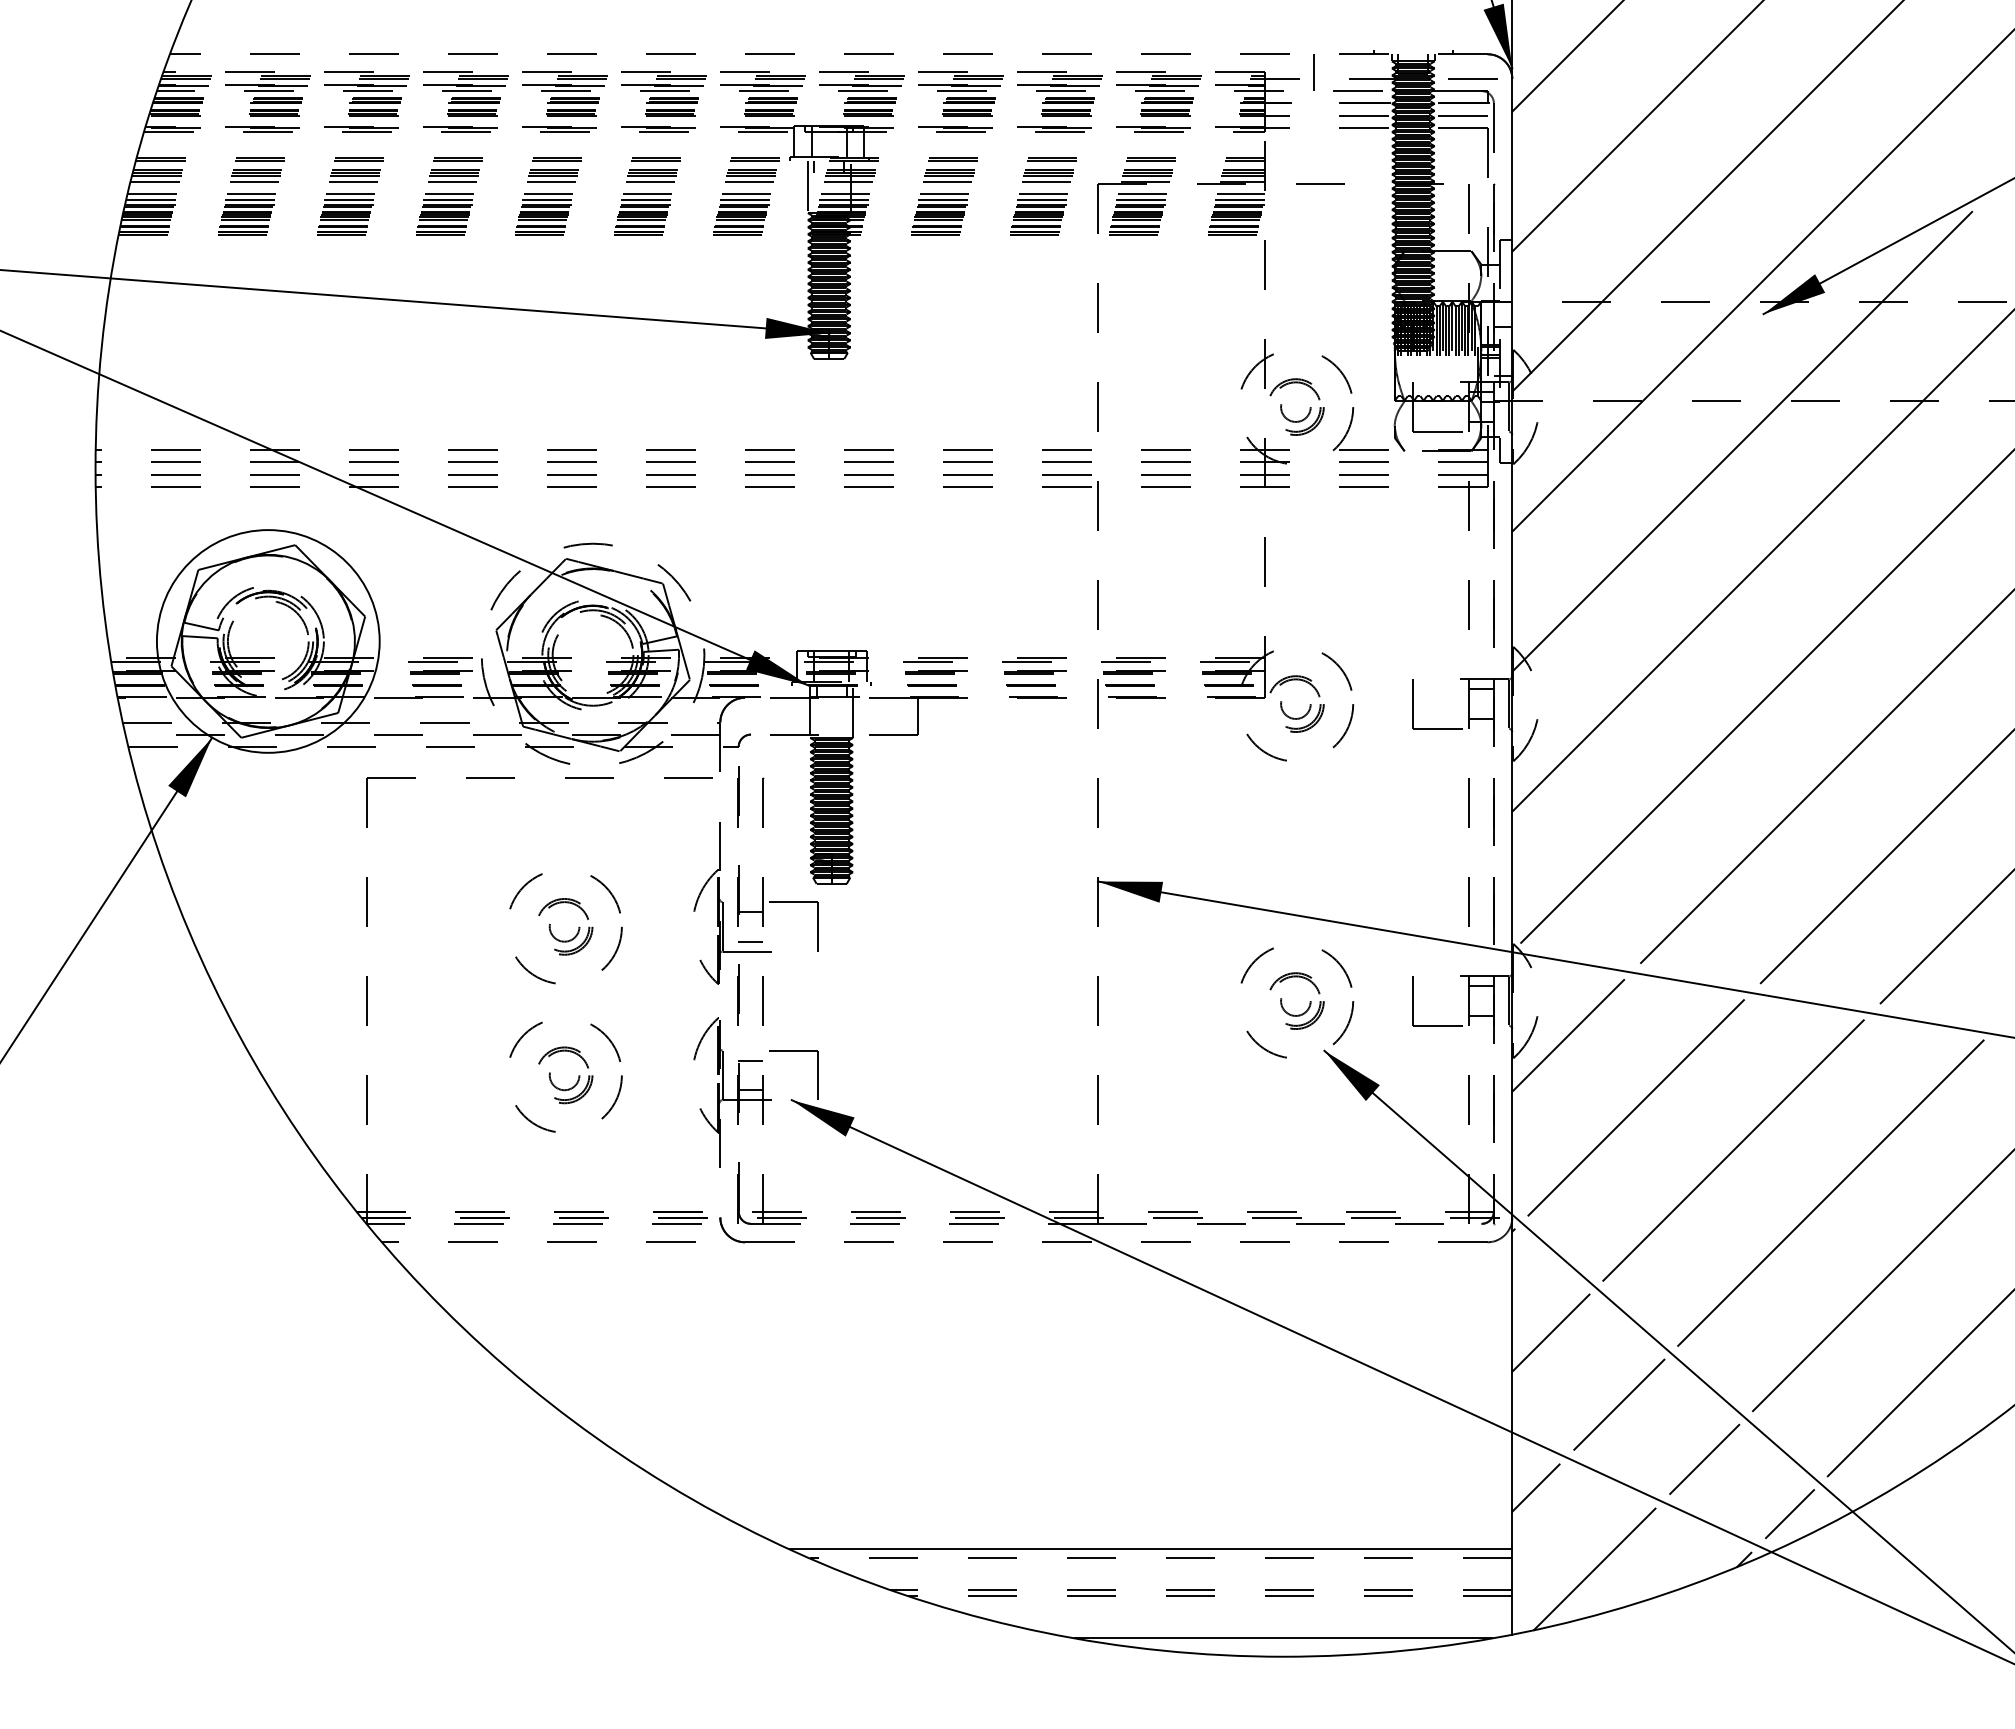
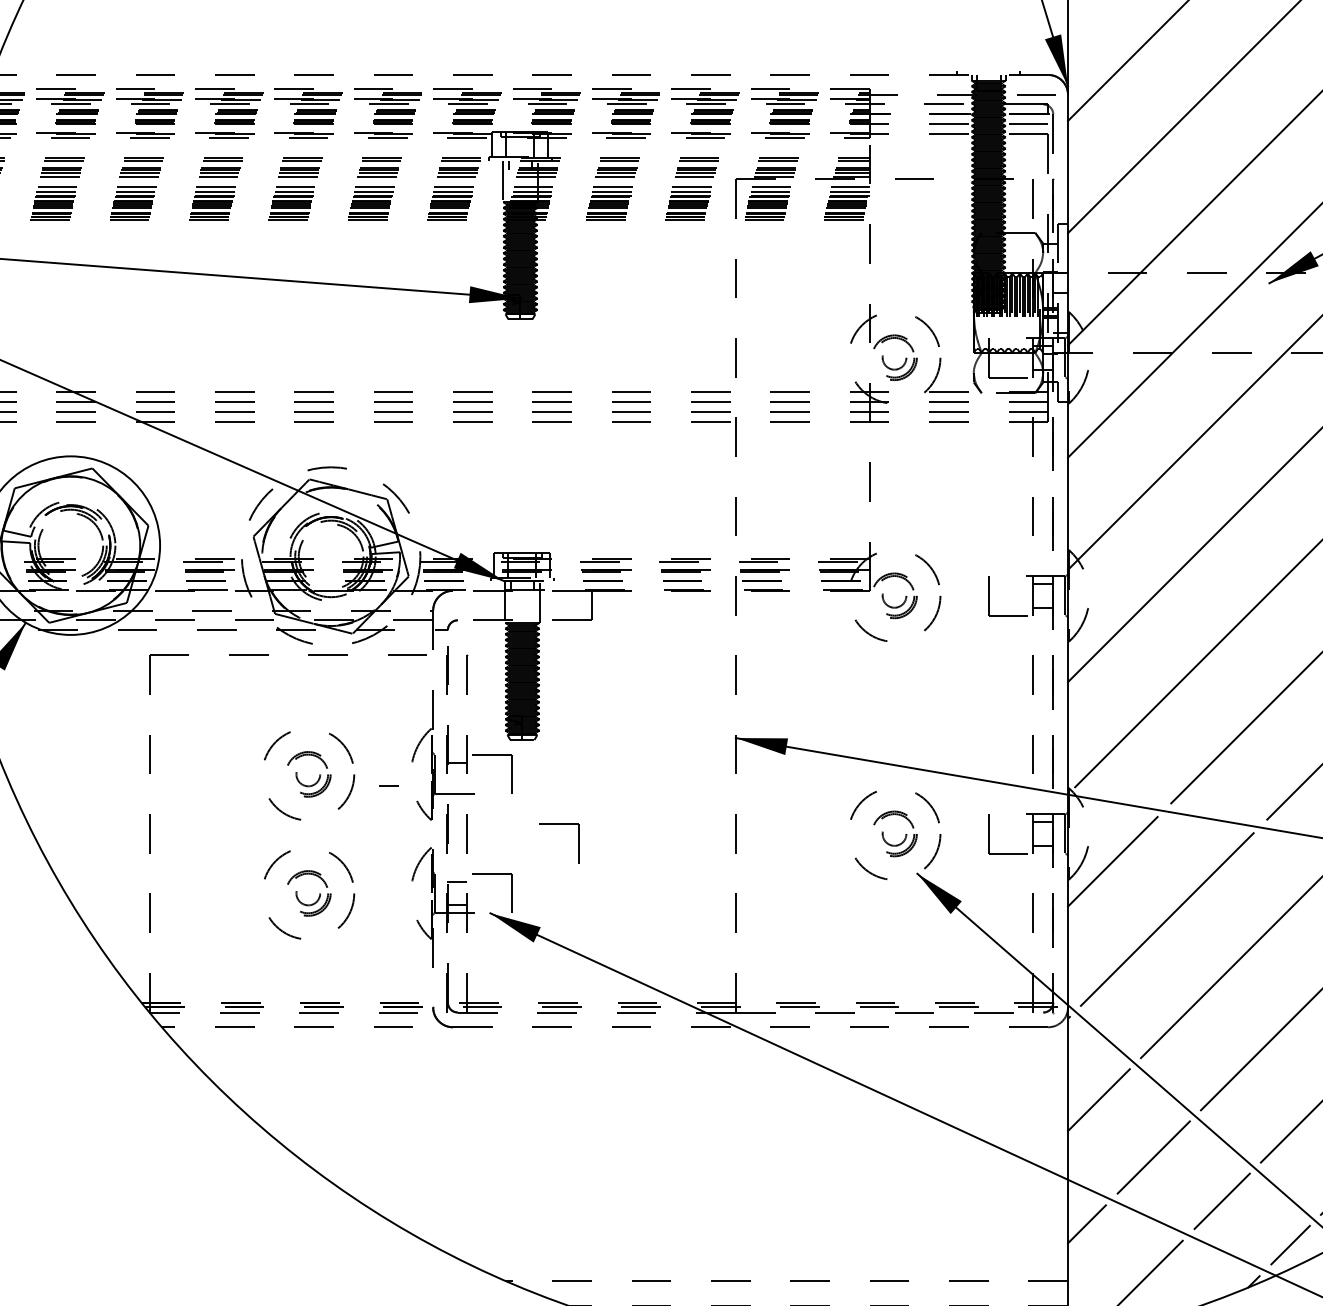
line: (1313, 72) -> (908, 89), removed
line: (750, 941) -> (389, 786), moved
part: (877, 989) -> (559, 824), added
line: (1150, 1549) -> (777, 1273), removed

